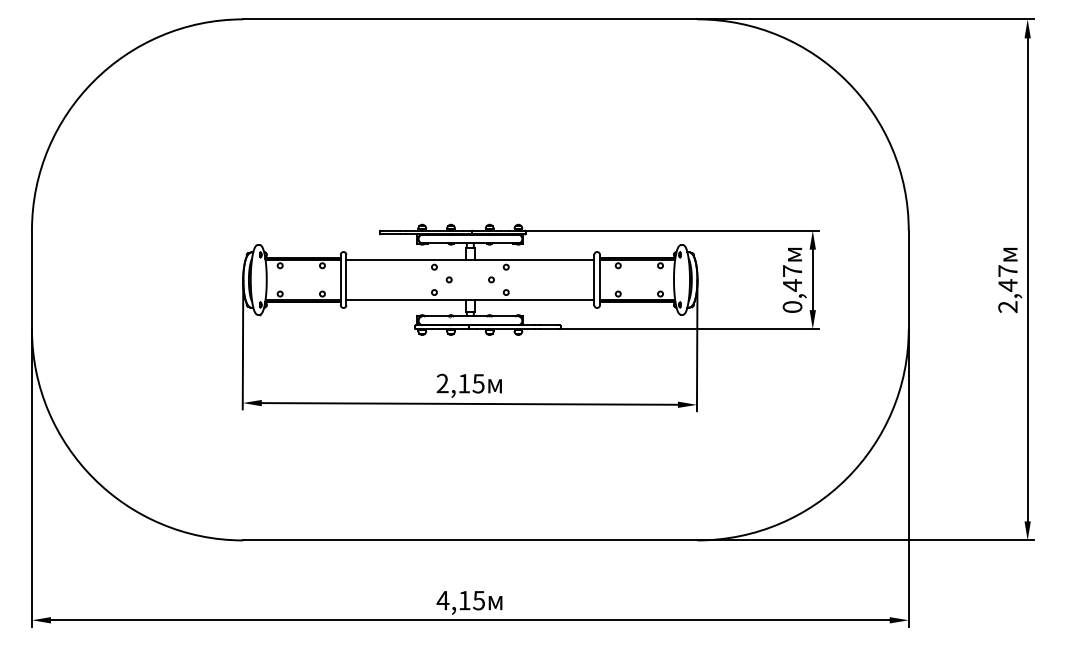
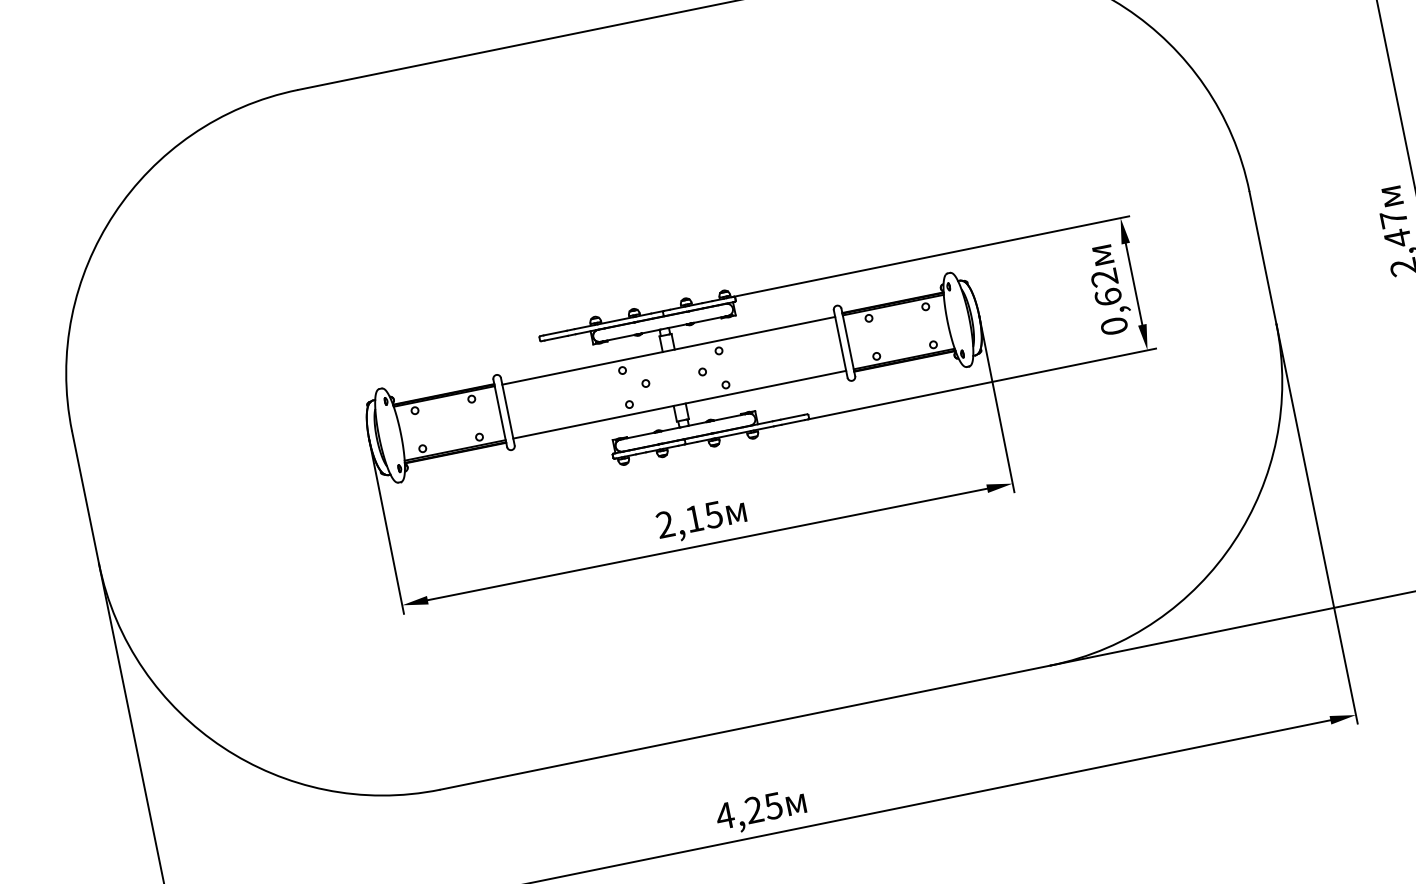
text: (792, 278) -> (1106, 287), 0,47 -> 0,62
text: (464, 600) -> (753, 809), 4,15 -> 4,25

